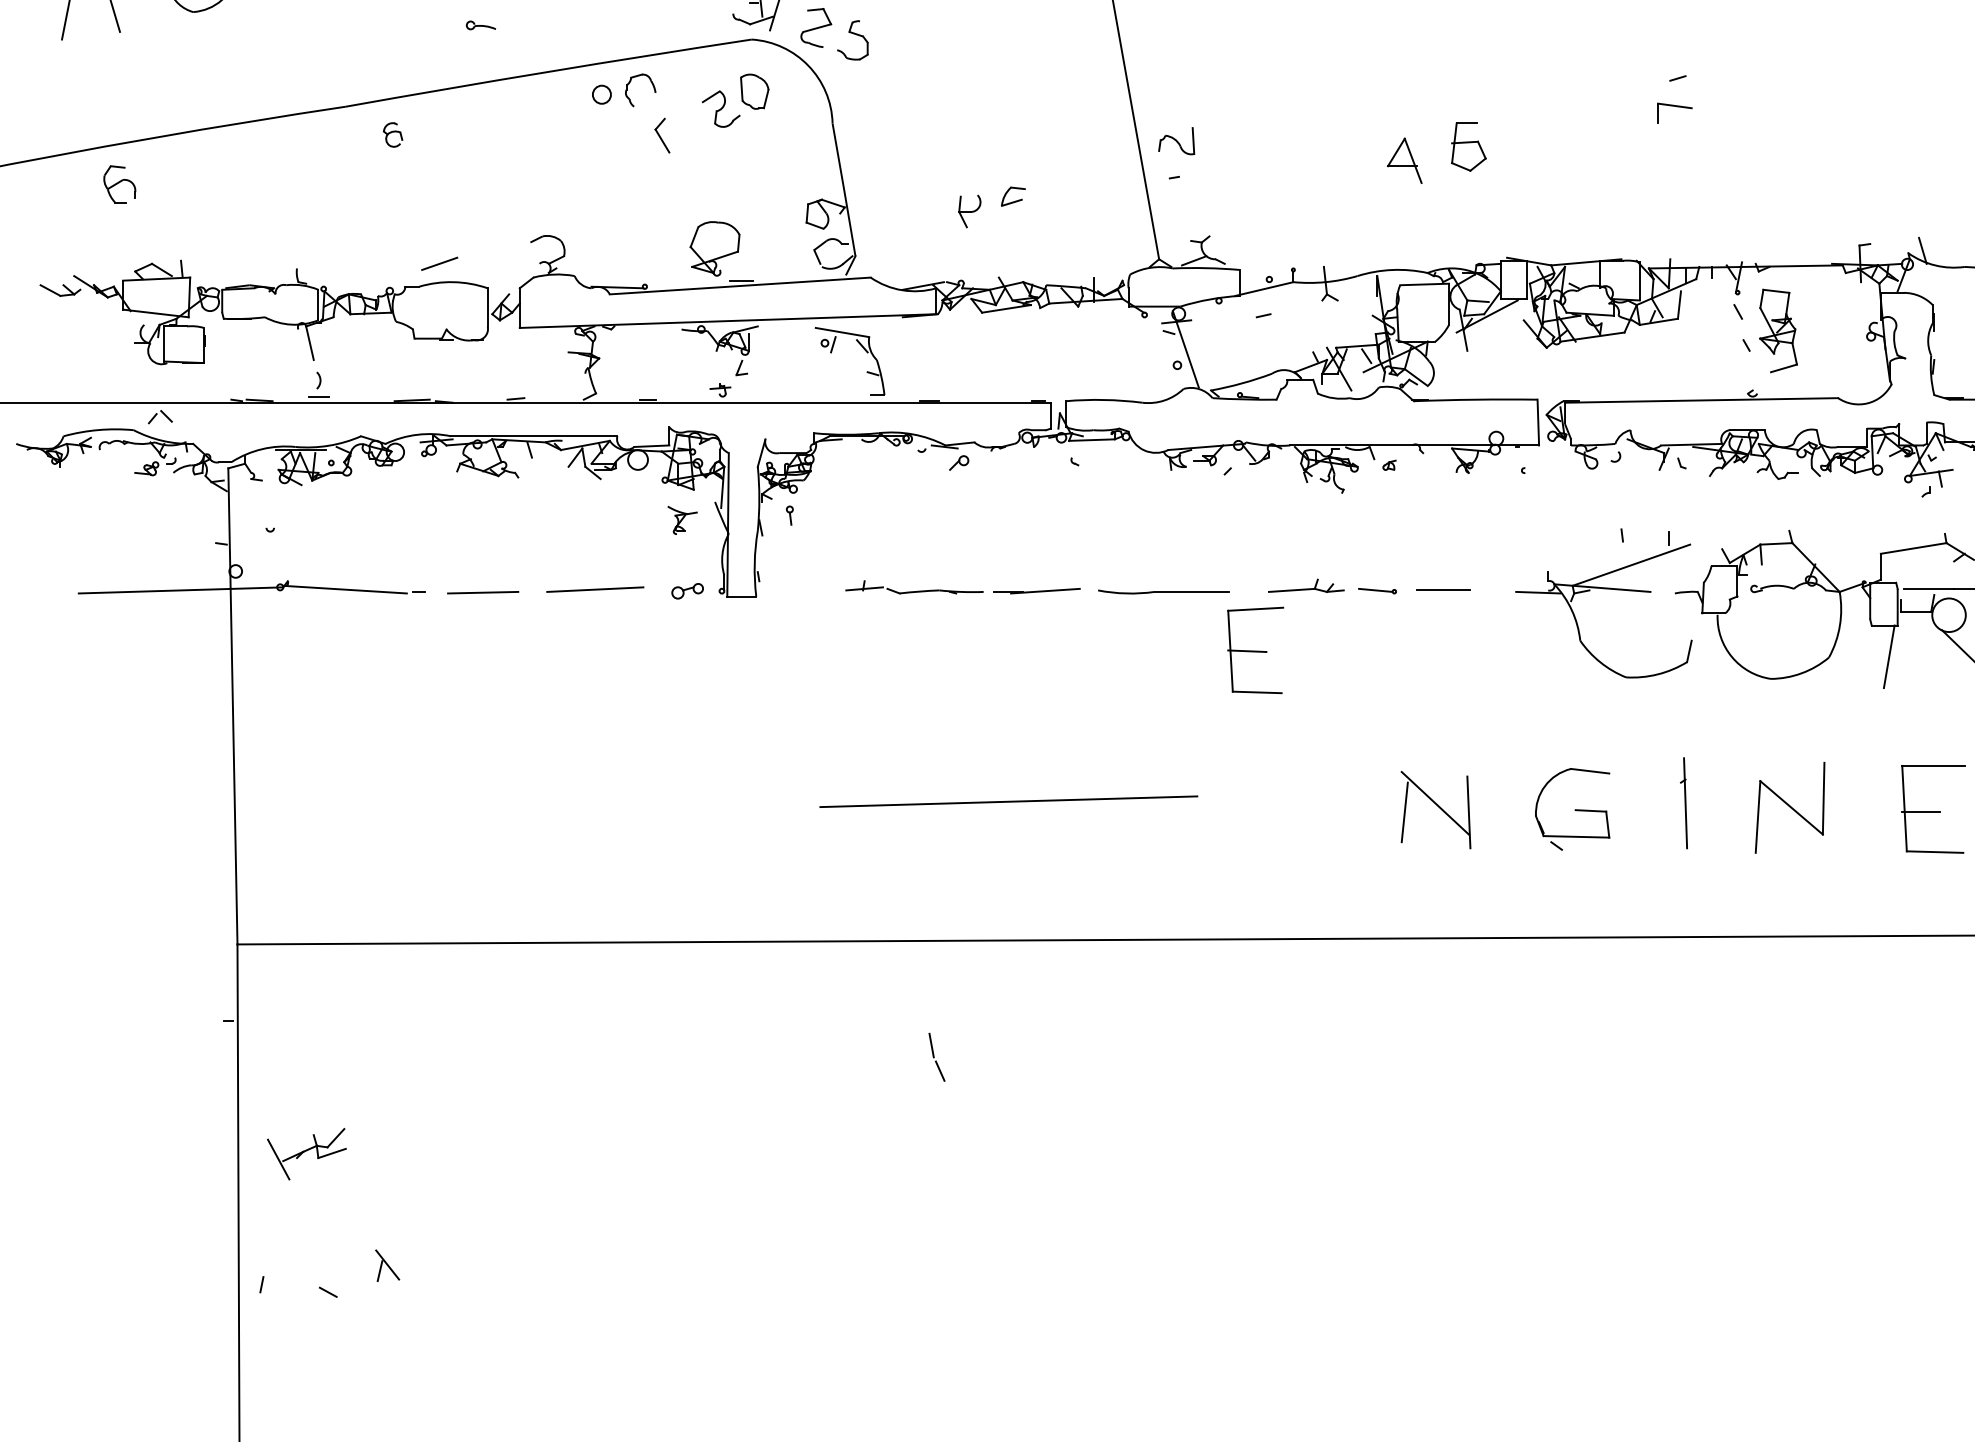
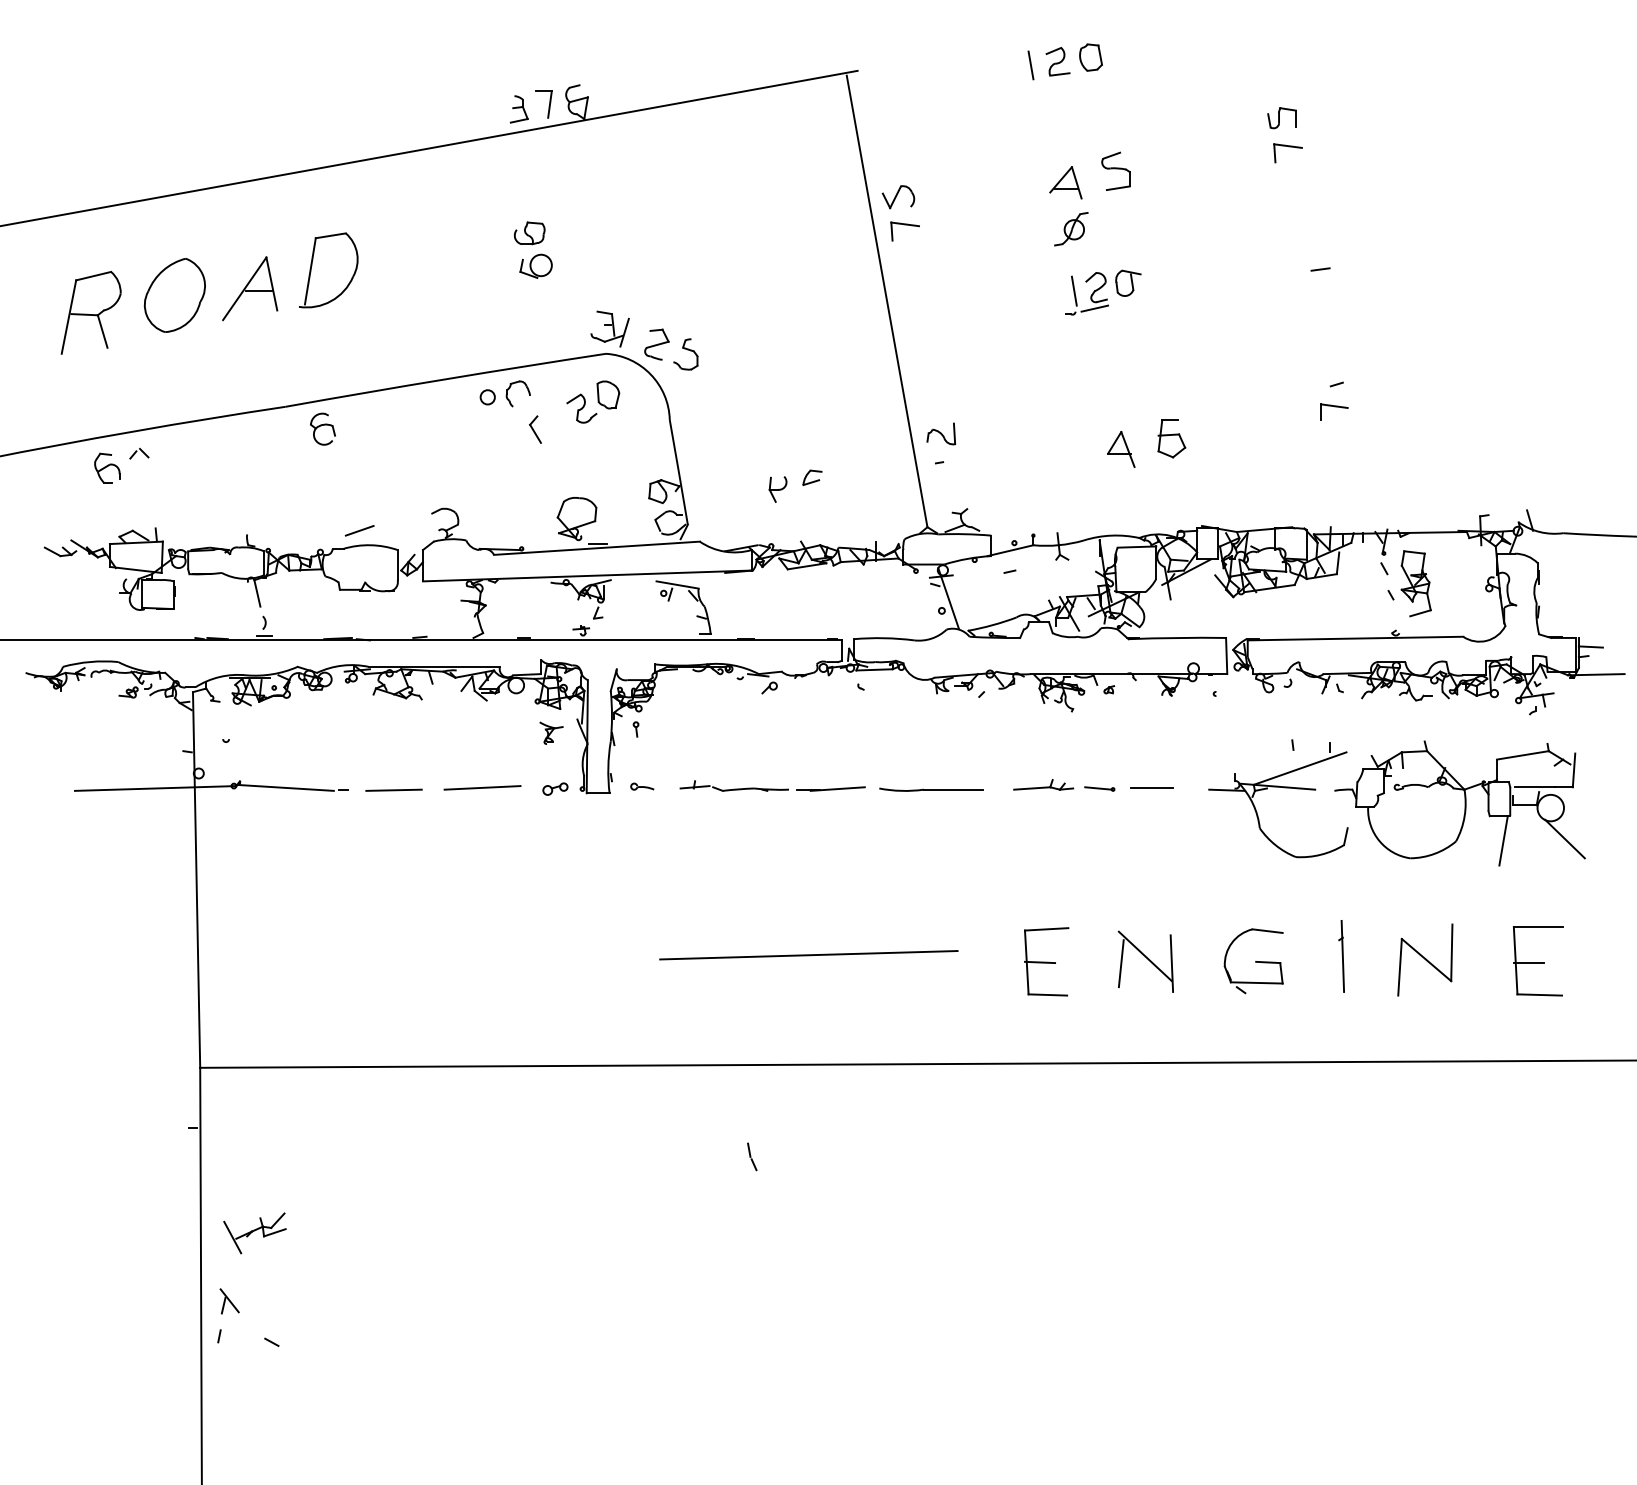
part: (481, 25) -> (642, 786), moved
part: (392, 134) -> (322, 428), size x1.67
part: (160, 416) -> (139, 453), moved
part: (1255, 650) -> (1046, 961), moved
part: (937, 1056) -> (752, 1156), size x0.71
part: (387, 1265) -> (229, 1301), moved

